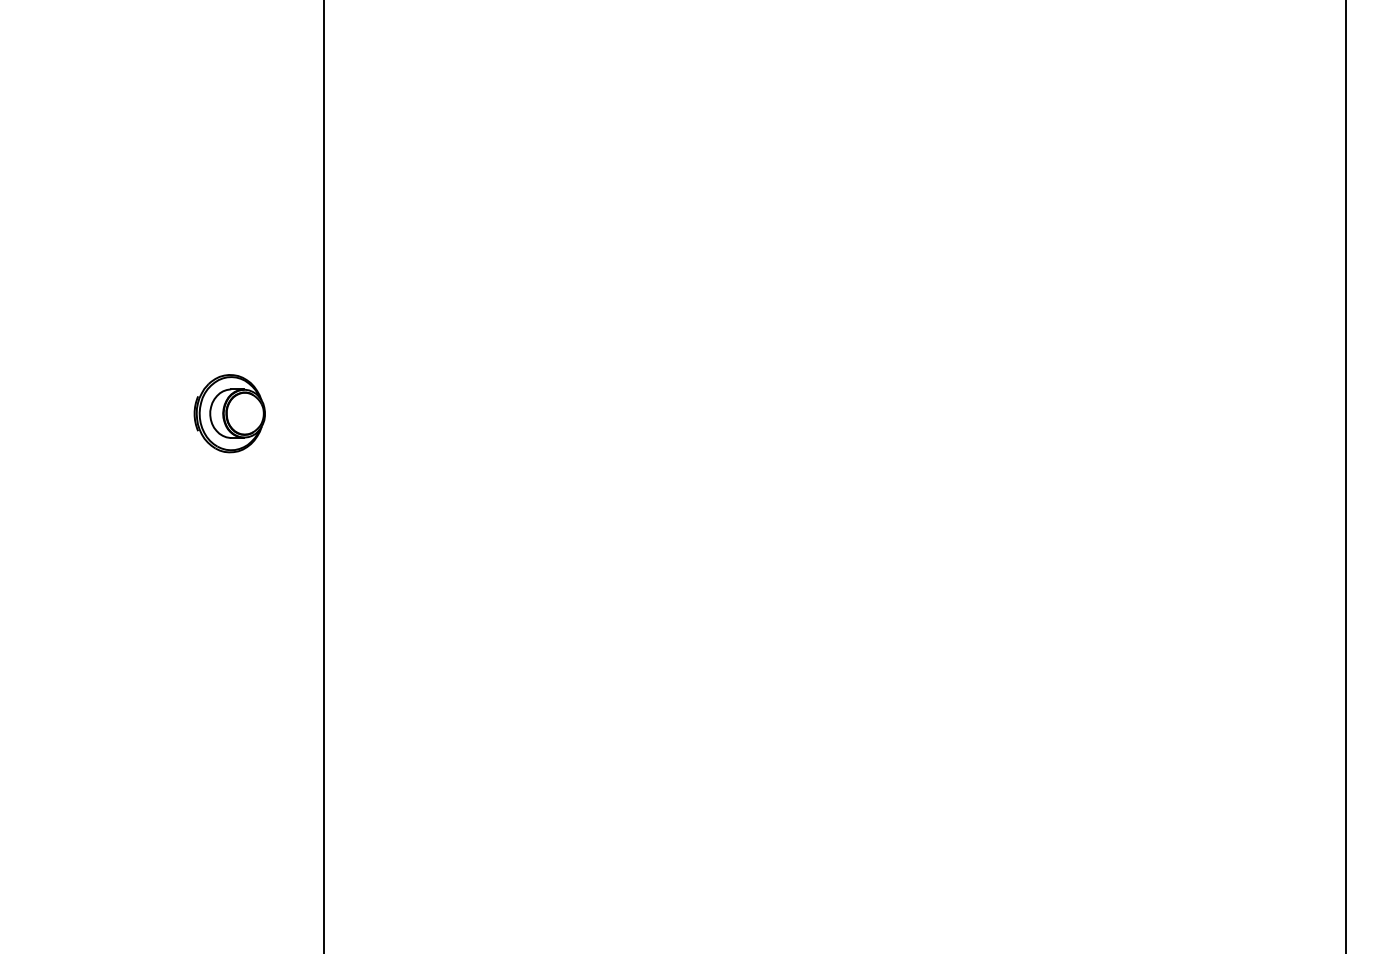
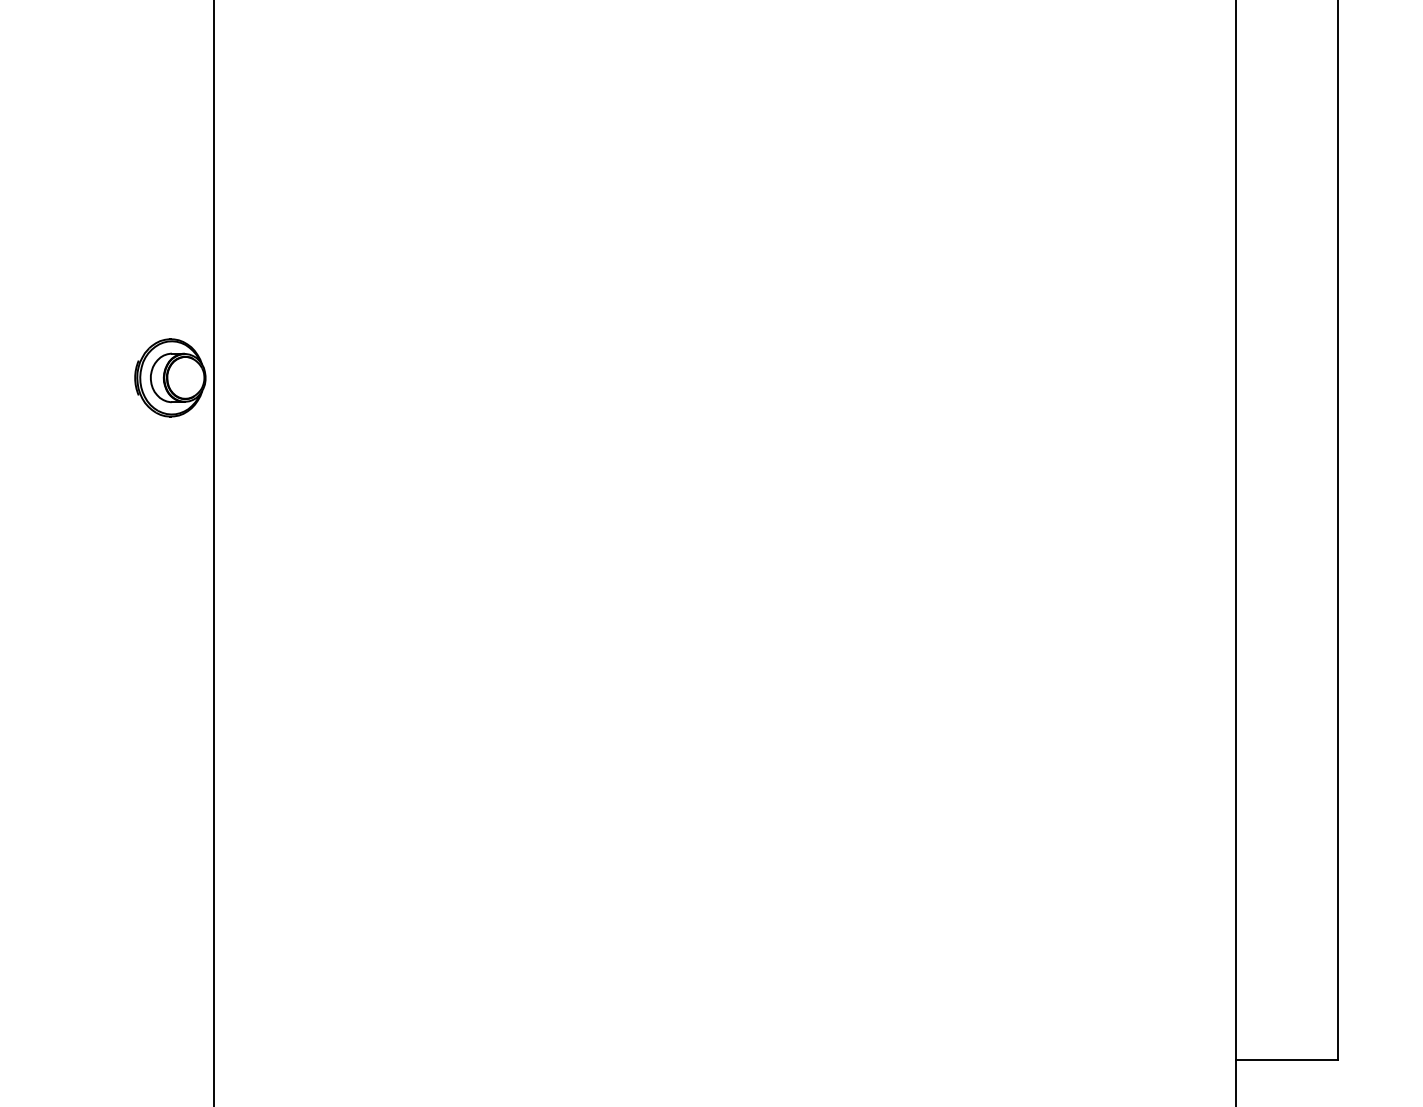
part: (229, 413) -> (170, 377), moved

